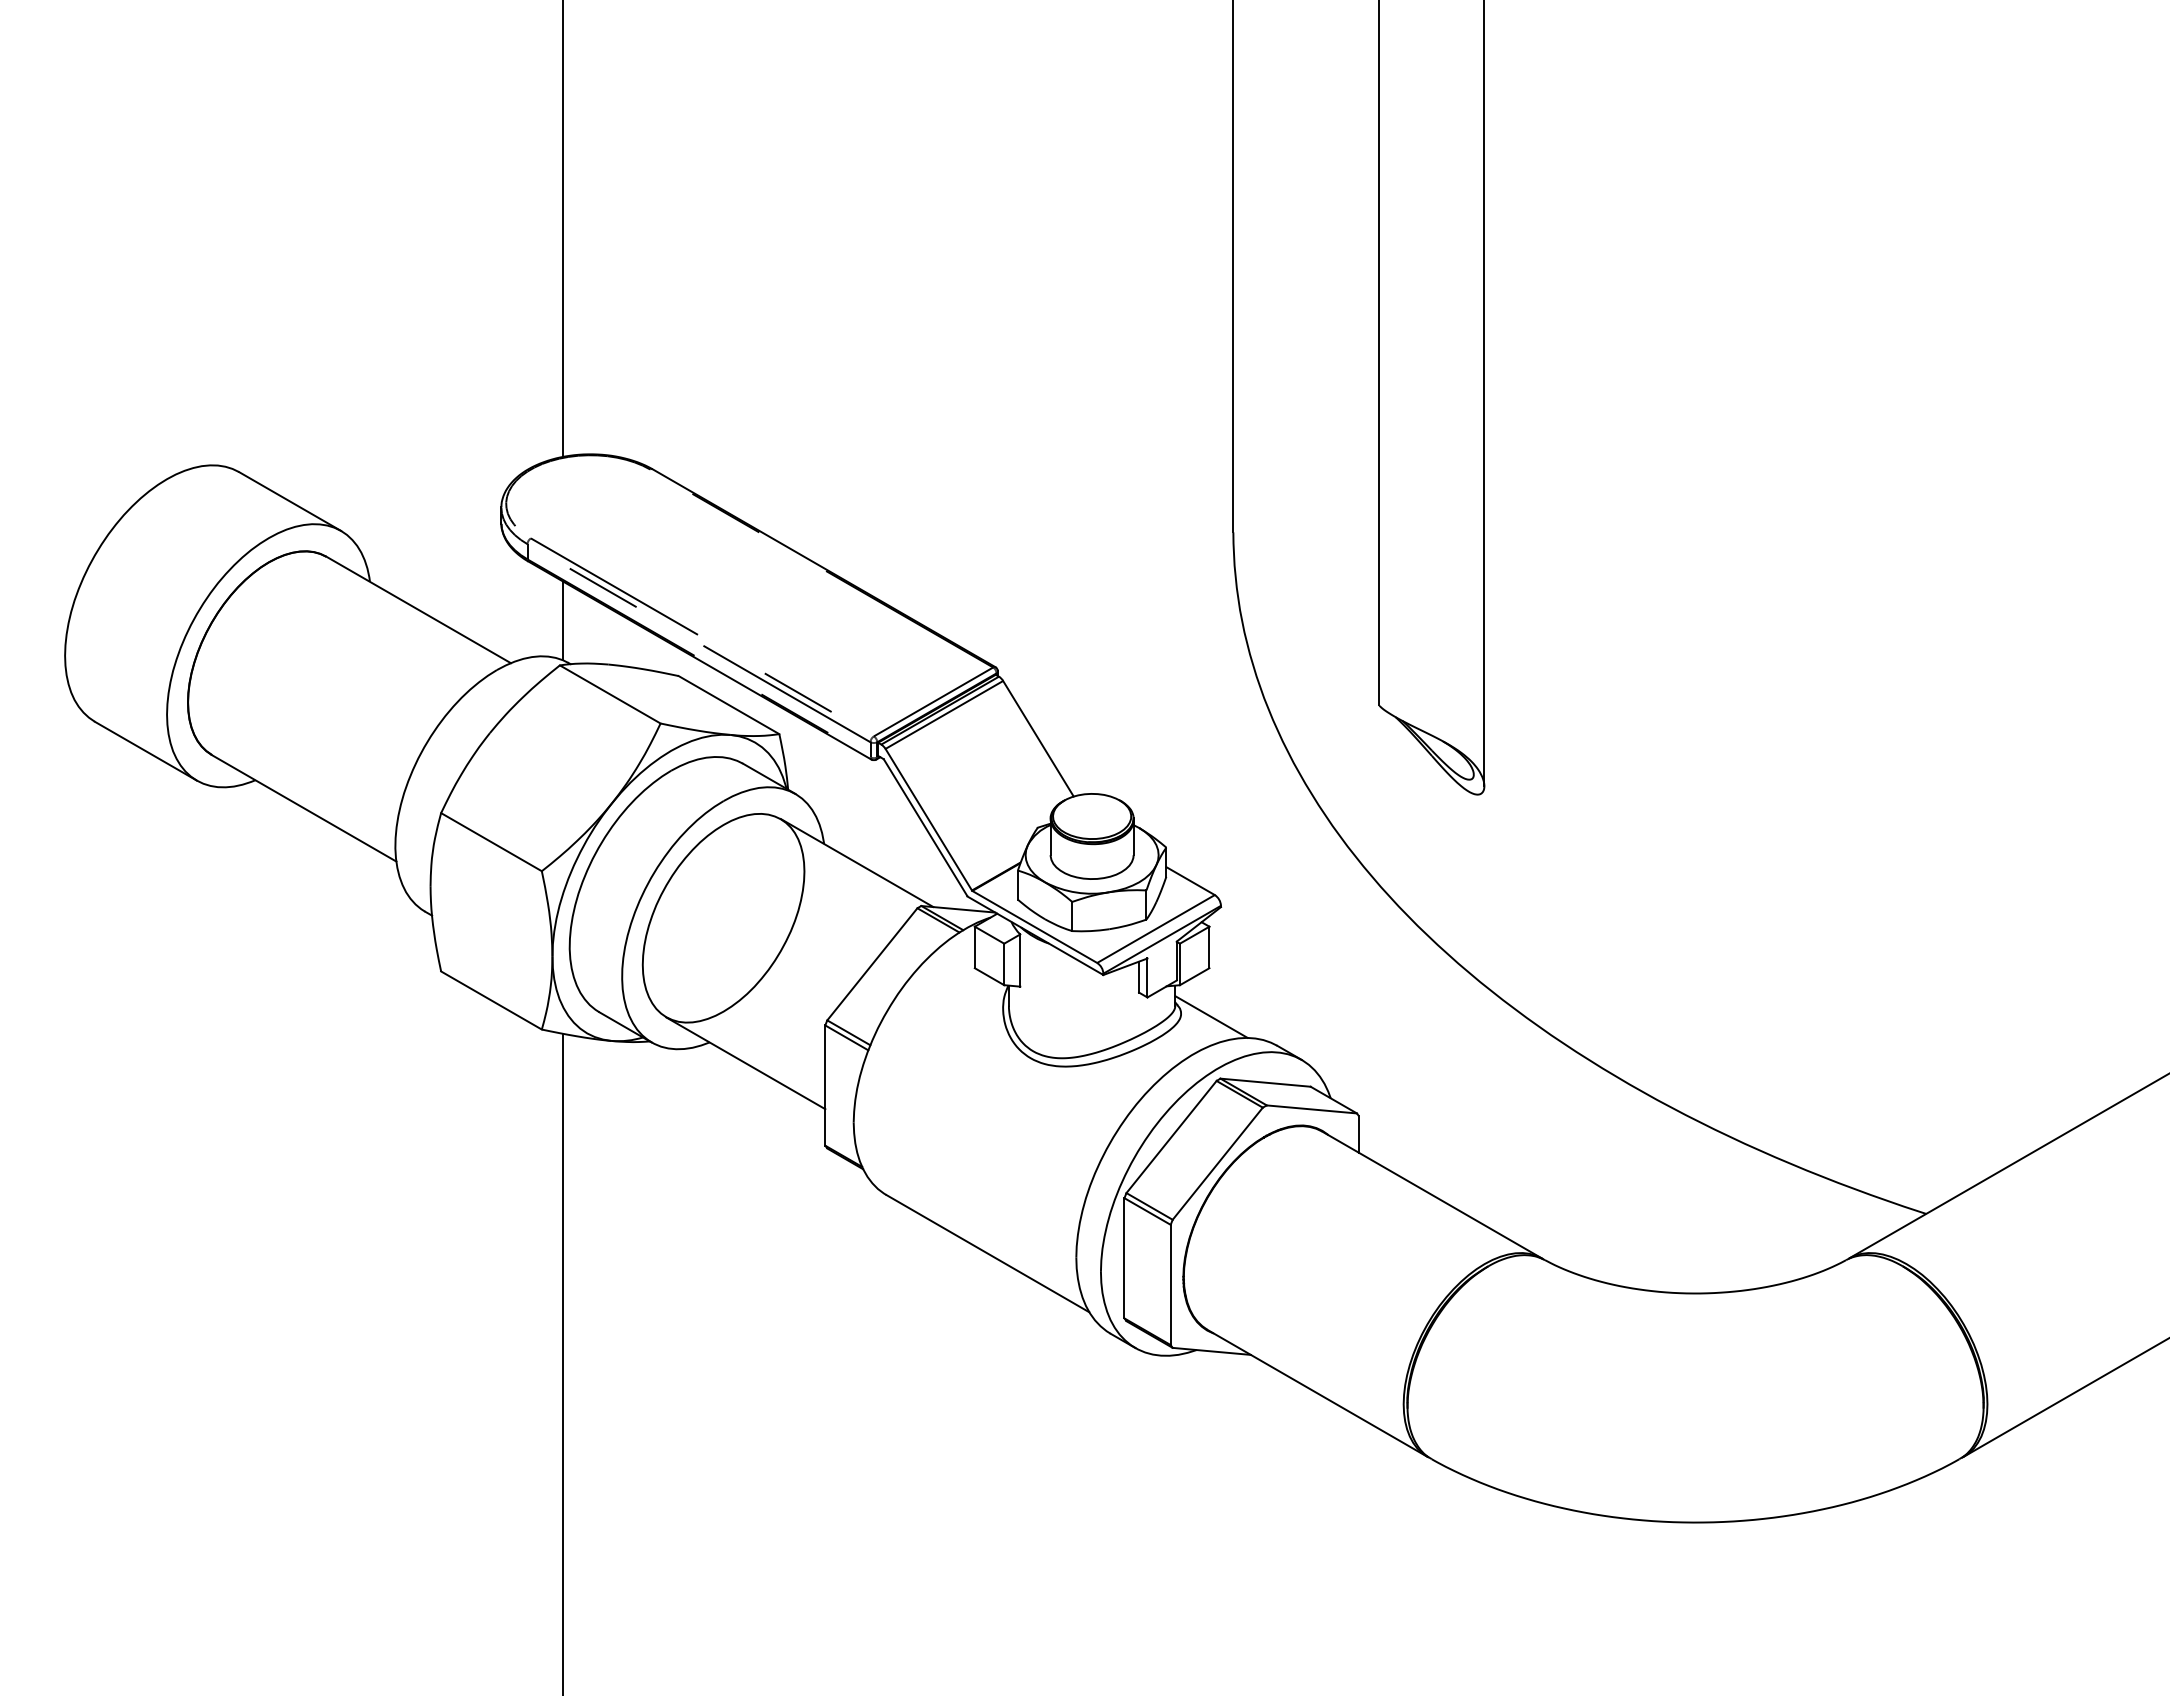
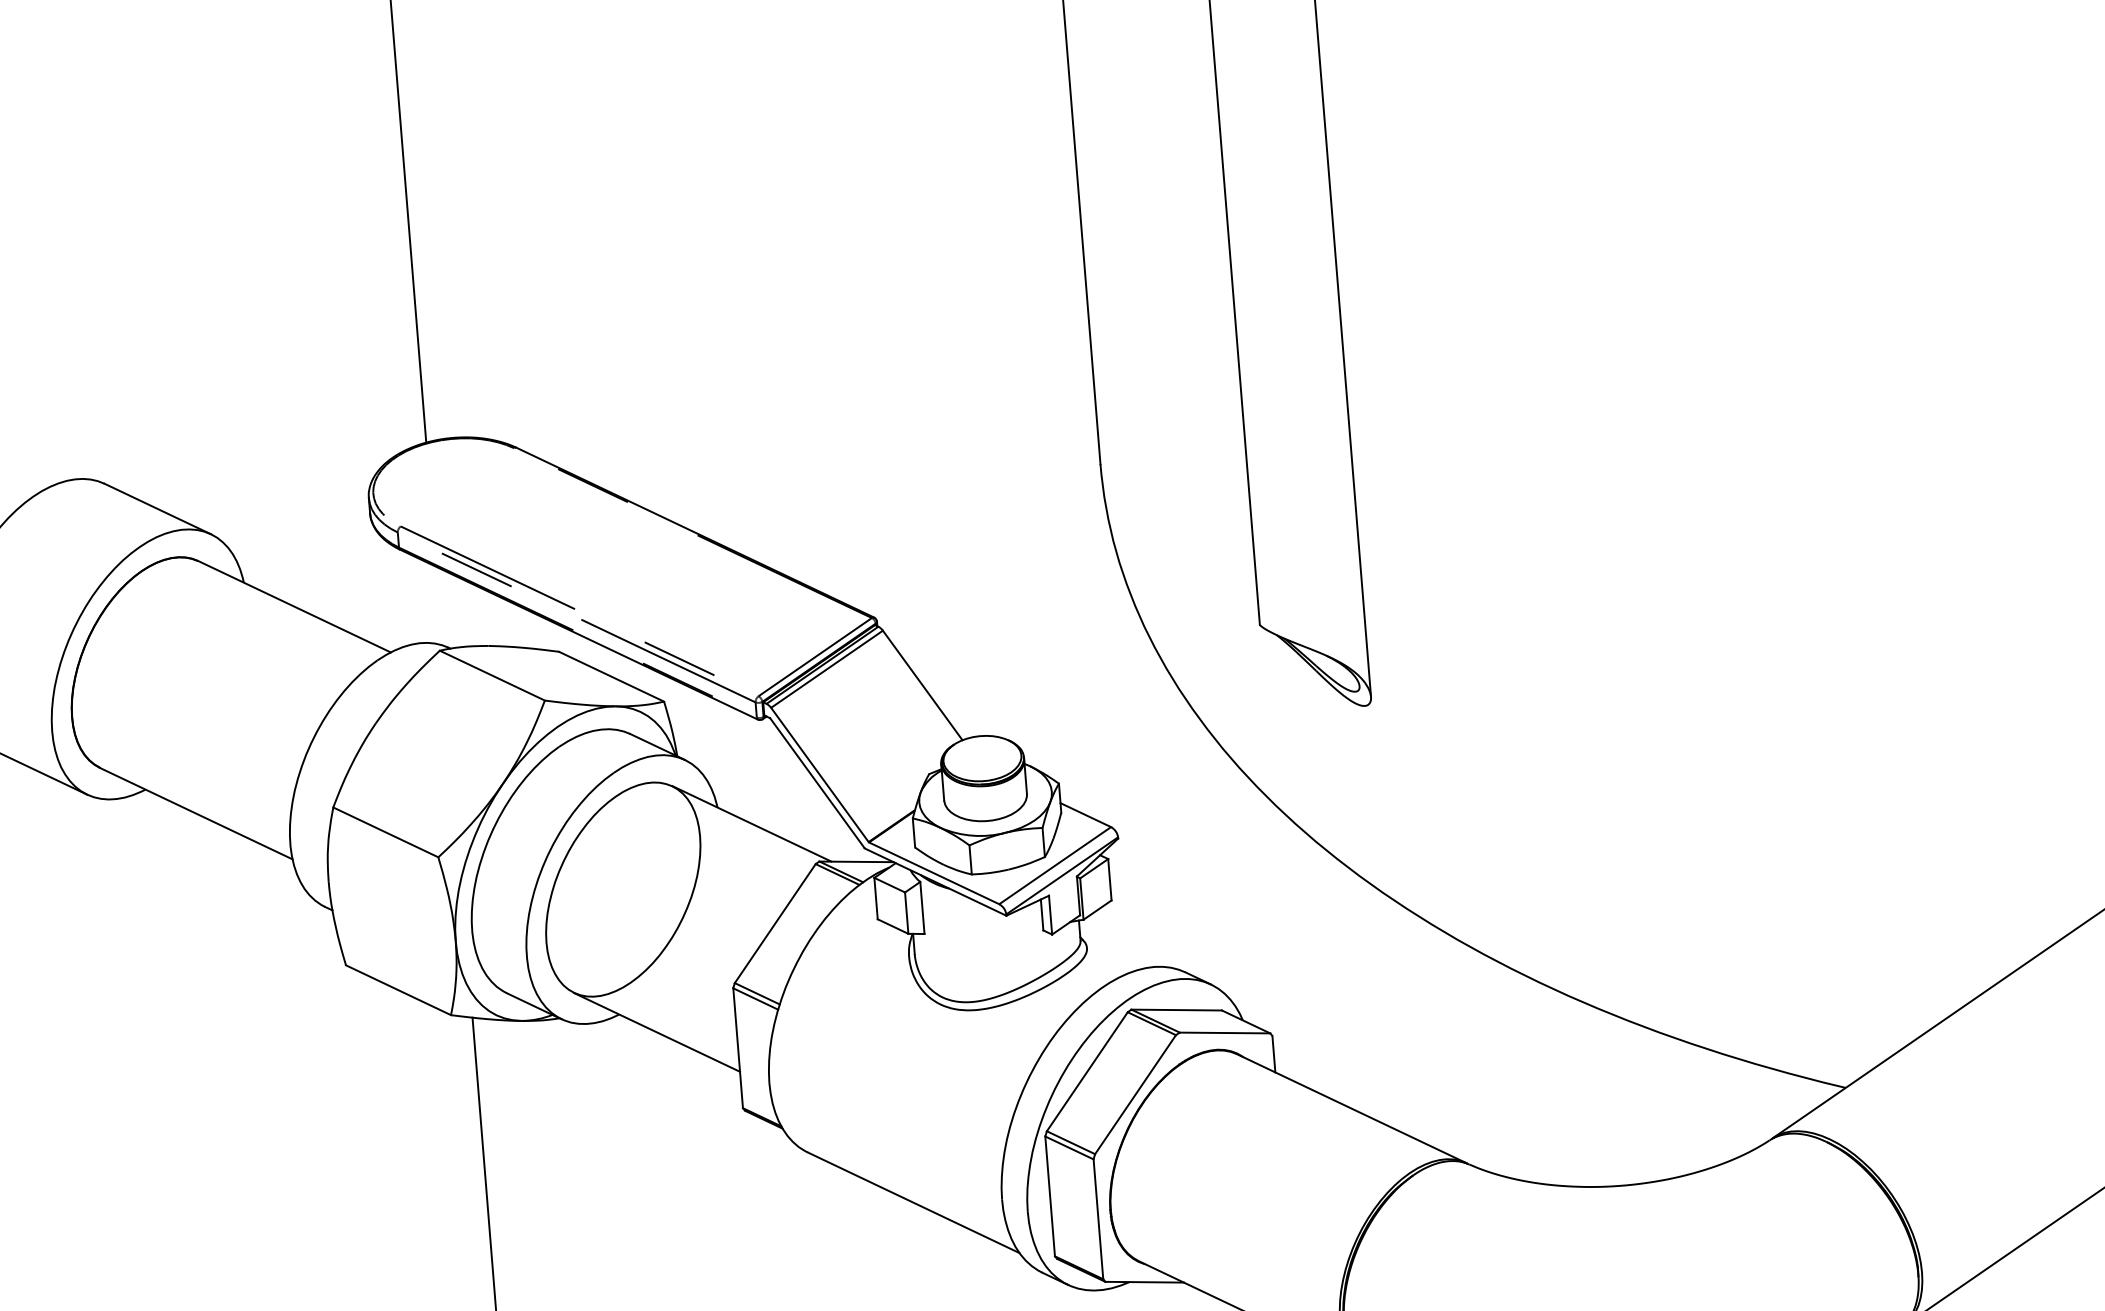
line: (563, 620) -> (439, 605), removed
line: (1211, 1016) -> (1117, 948), removed

